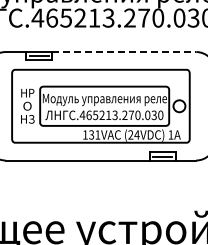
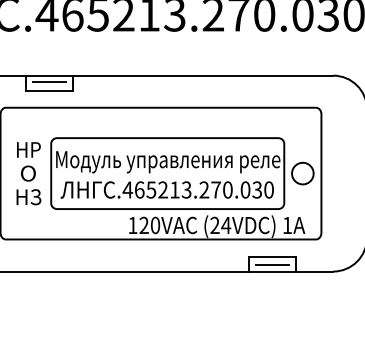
line: (124, 52) -> (203, 76), dashed -> solid
text: (94, 134) -> (149, 224), 131VAC -> 120VAC

